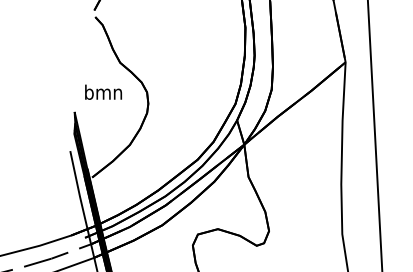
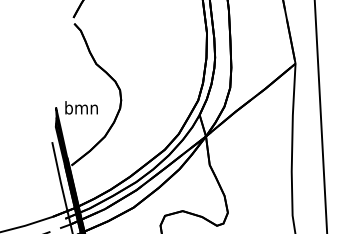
text: (103, 91) -> (81, 107), moved

